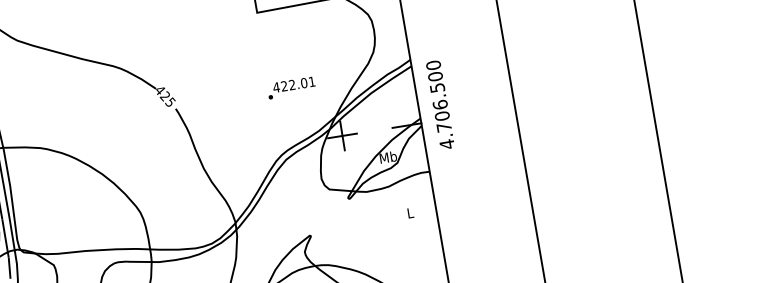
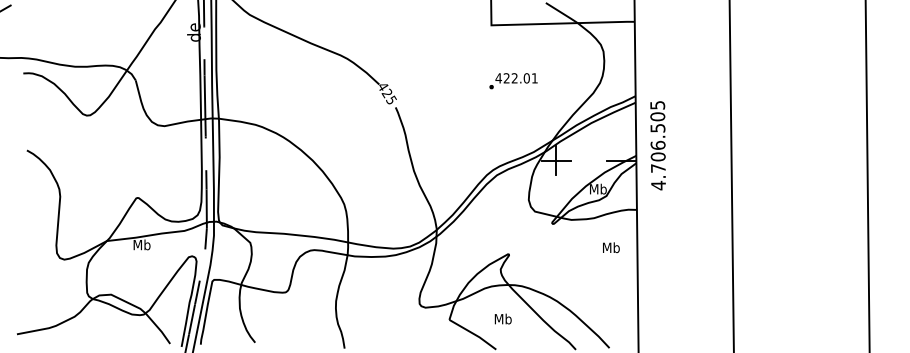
text: (433, 64) -> (657, 104), 4.706.500 -> 4.706.505
text: (291, 88) -> (513, 81), moved
text: (410, 212) -> (611, 247), L -> Mb

